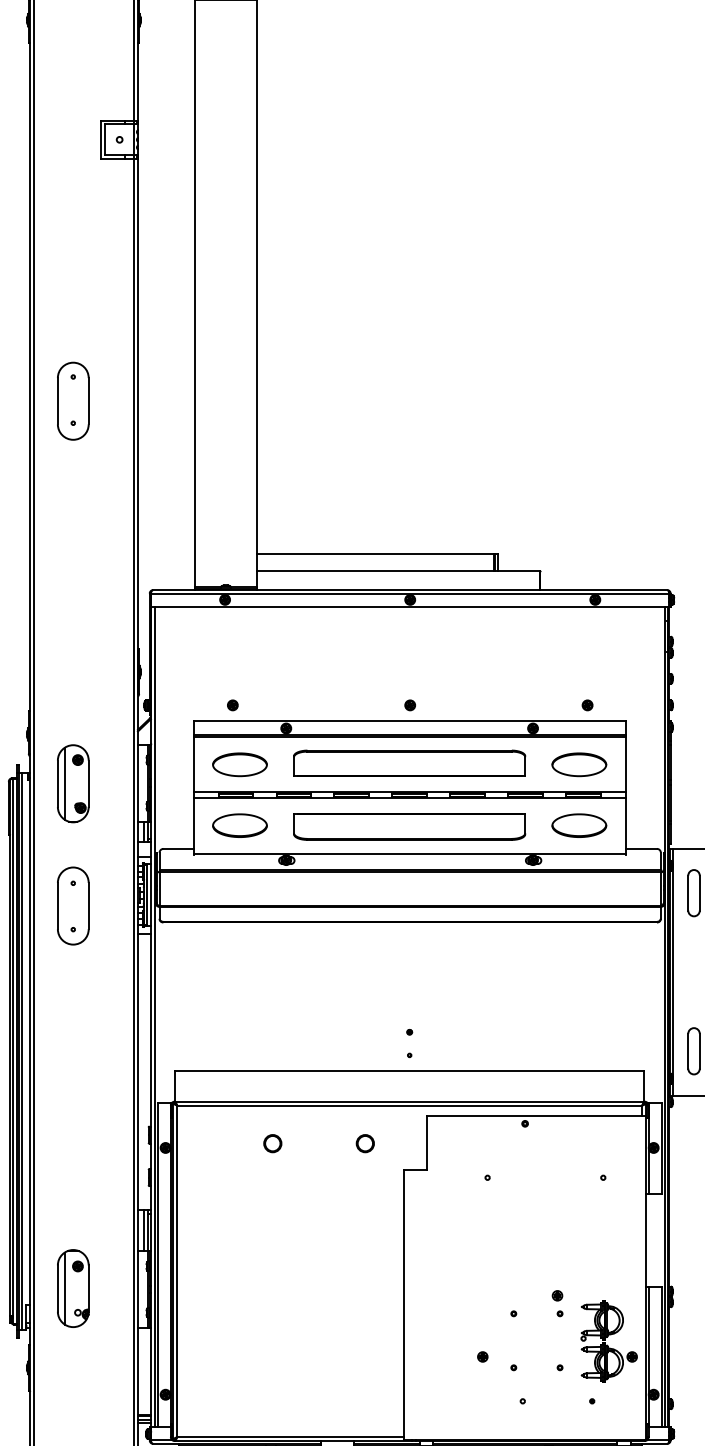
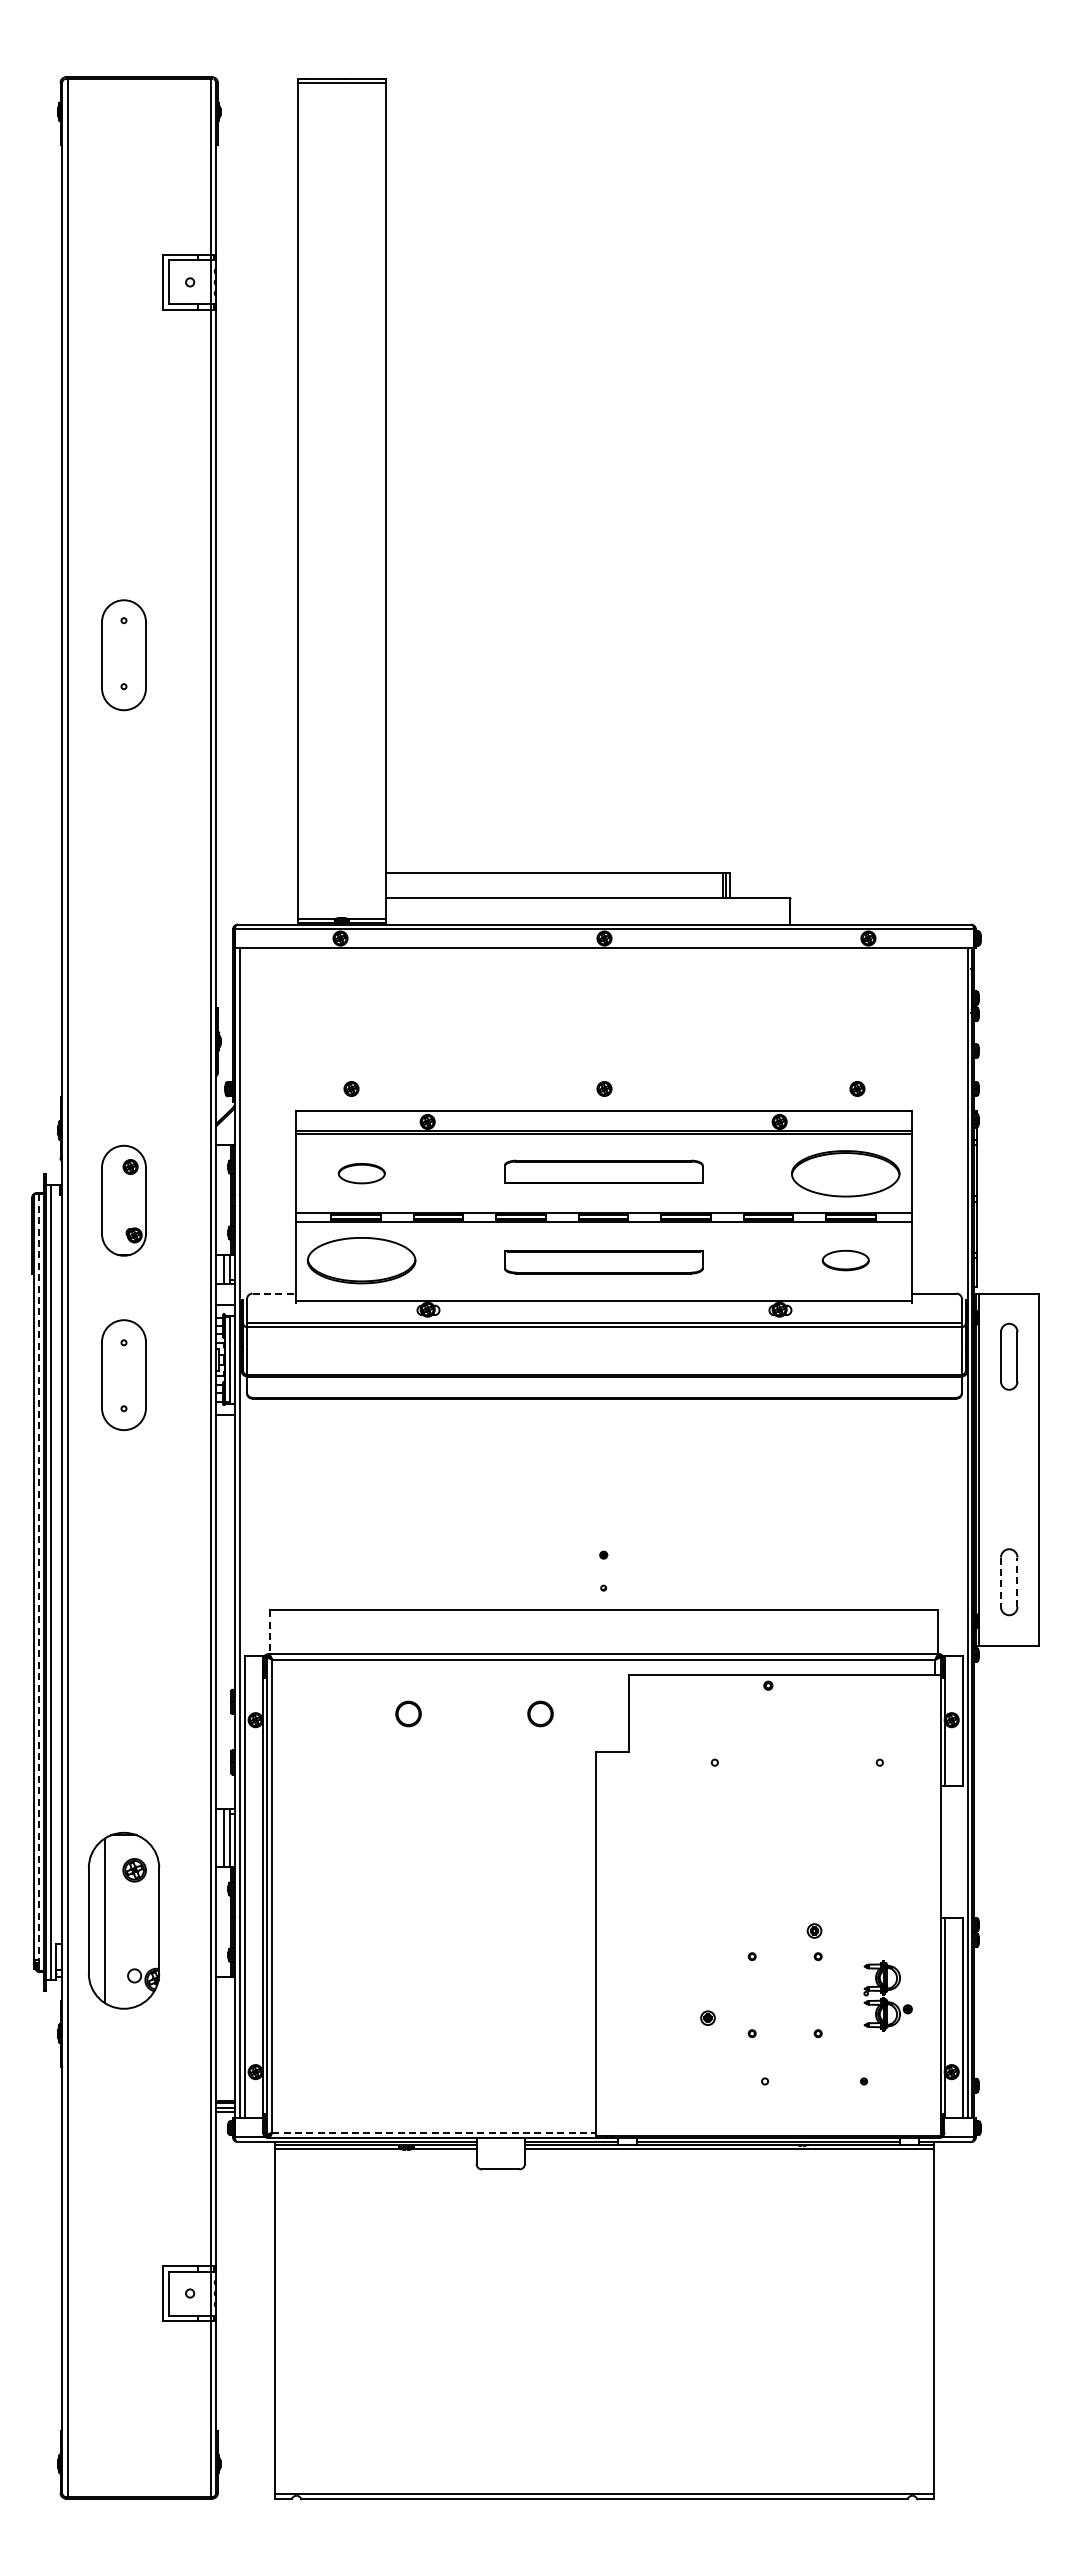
part: (409, 763) -> (603, 1171), size x0.6
part: (239, 764) -> (361, 1173), size x0.6
part: (579, 764) -> (845, 1173), size x1.4
line: (64, 783) -> (111, 1200), removed
part: (239, 825) -> (361, 1260), size x1.4
part: (579, 825) -> (845, 1260), size x0.6
part: (409, 827) -> (603, 1262), size x0.6
line: (178, 848) -> (274, 1293), solid -> dashed
line: (13, 1047) -> (38, 1577), solid -> dashed
line: (687, 1051) -> (1000, 1582), solid -> dashed
line: (699, 1051) -> (1017, 1582), solid -> dashed
line: (175, 1086) -> (269, 1632), solid -> dashed
part: (72, 1288) -> (123, 1920), size x1.6
part: (608, 1341) -> (887, 1995), size x0.6
line: (291, 1437) -> (434, 2132), solid -> dashed

